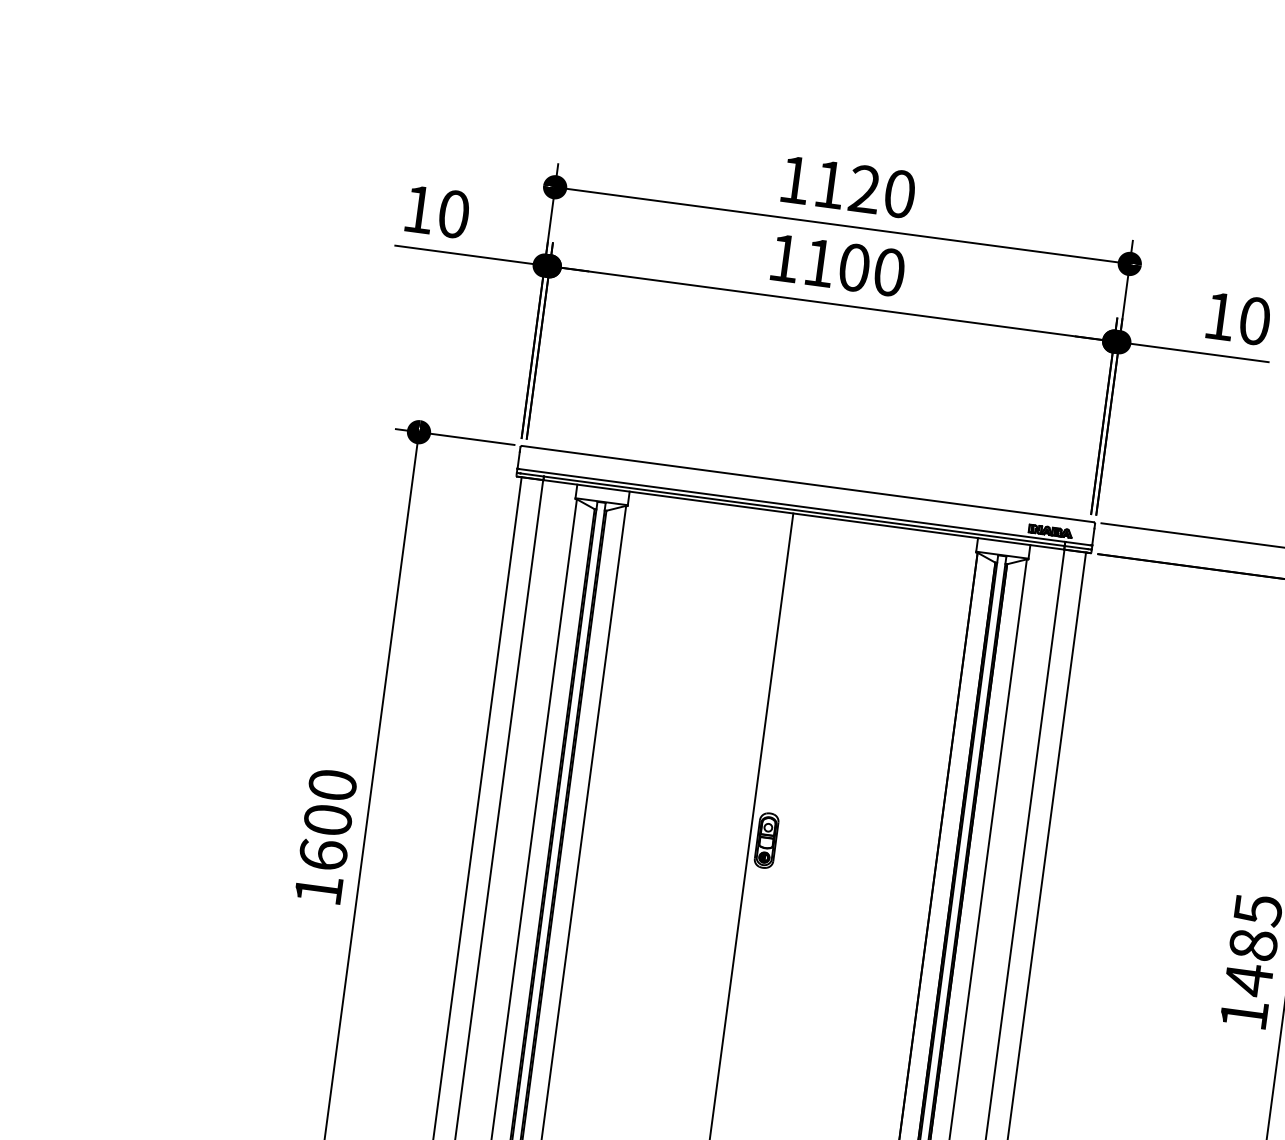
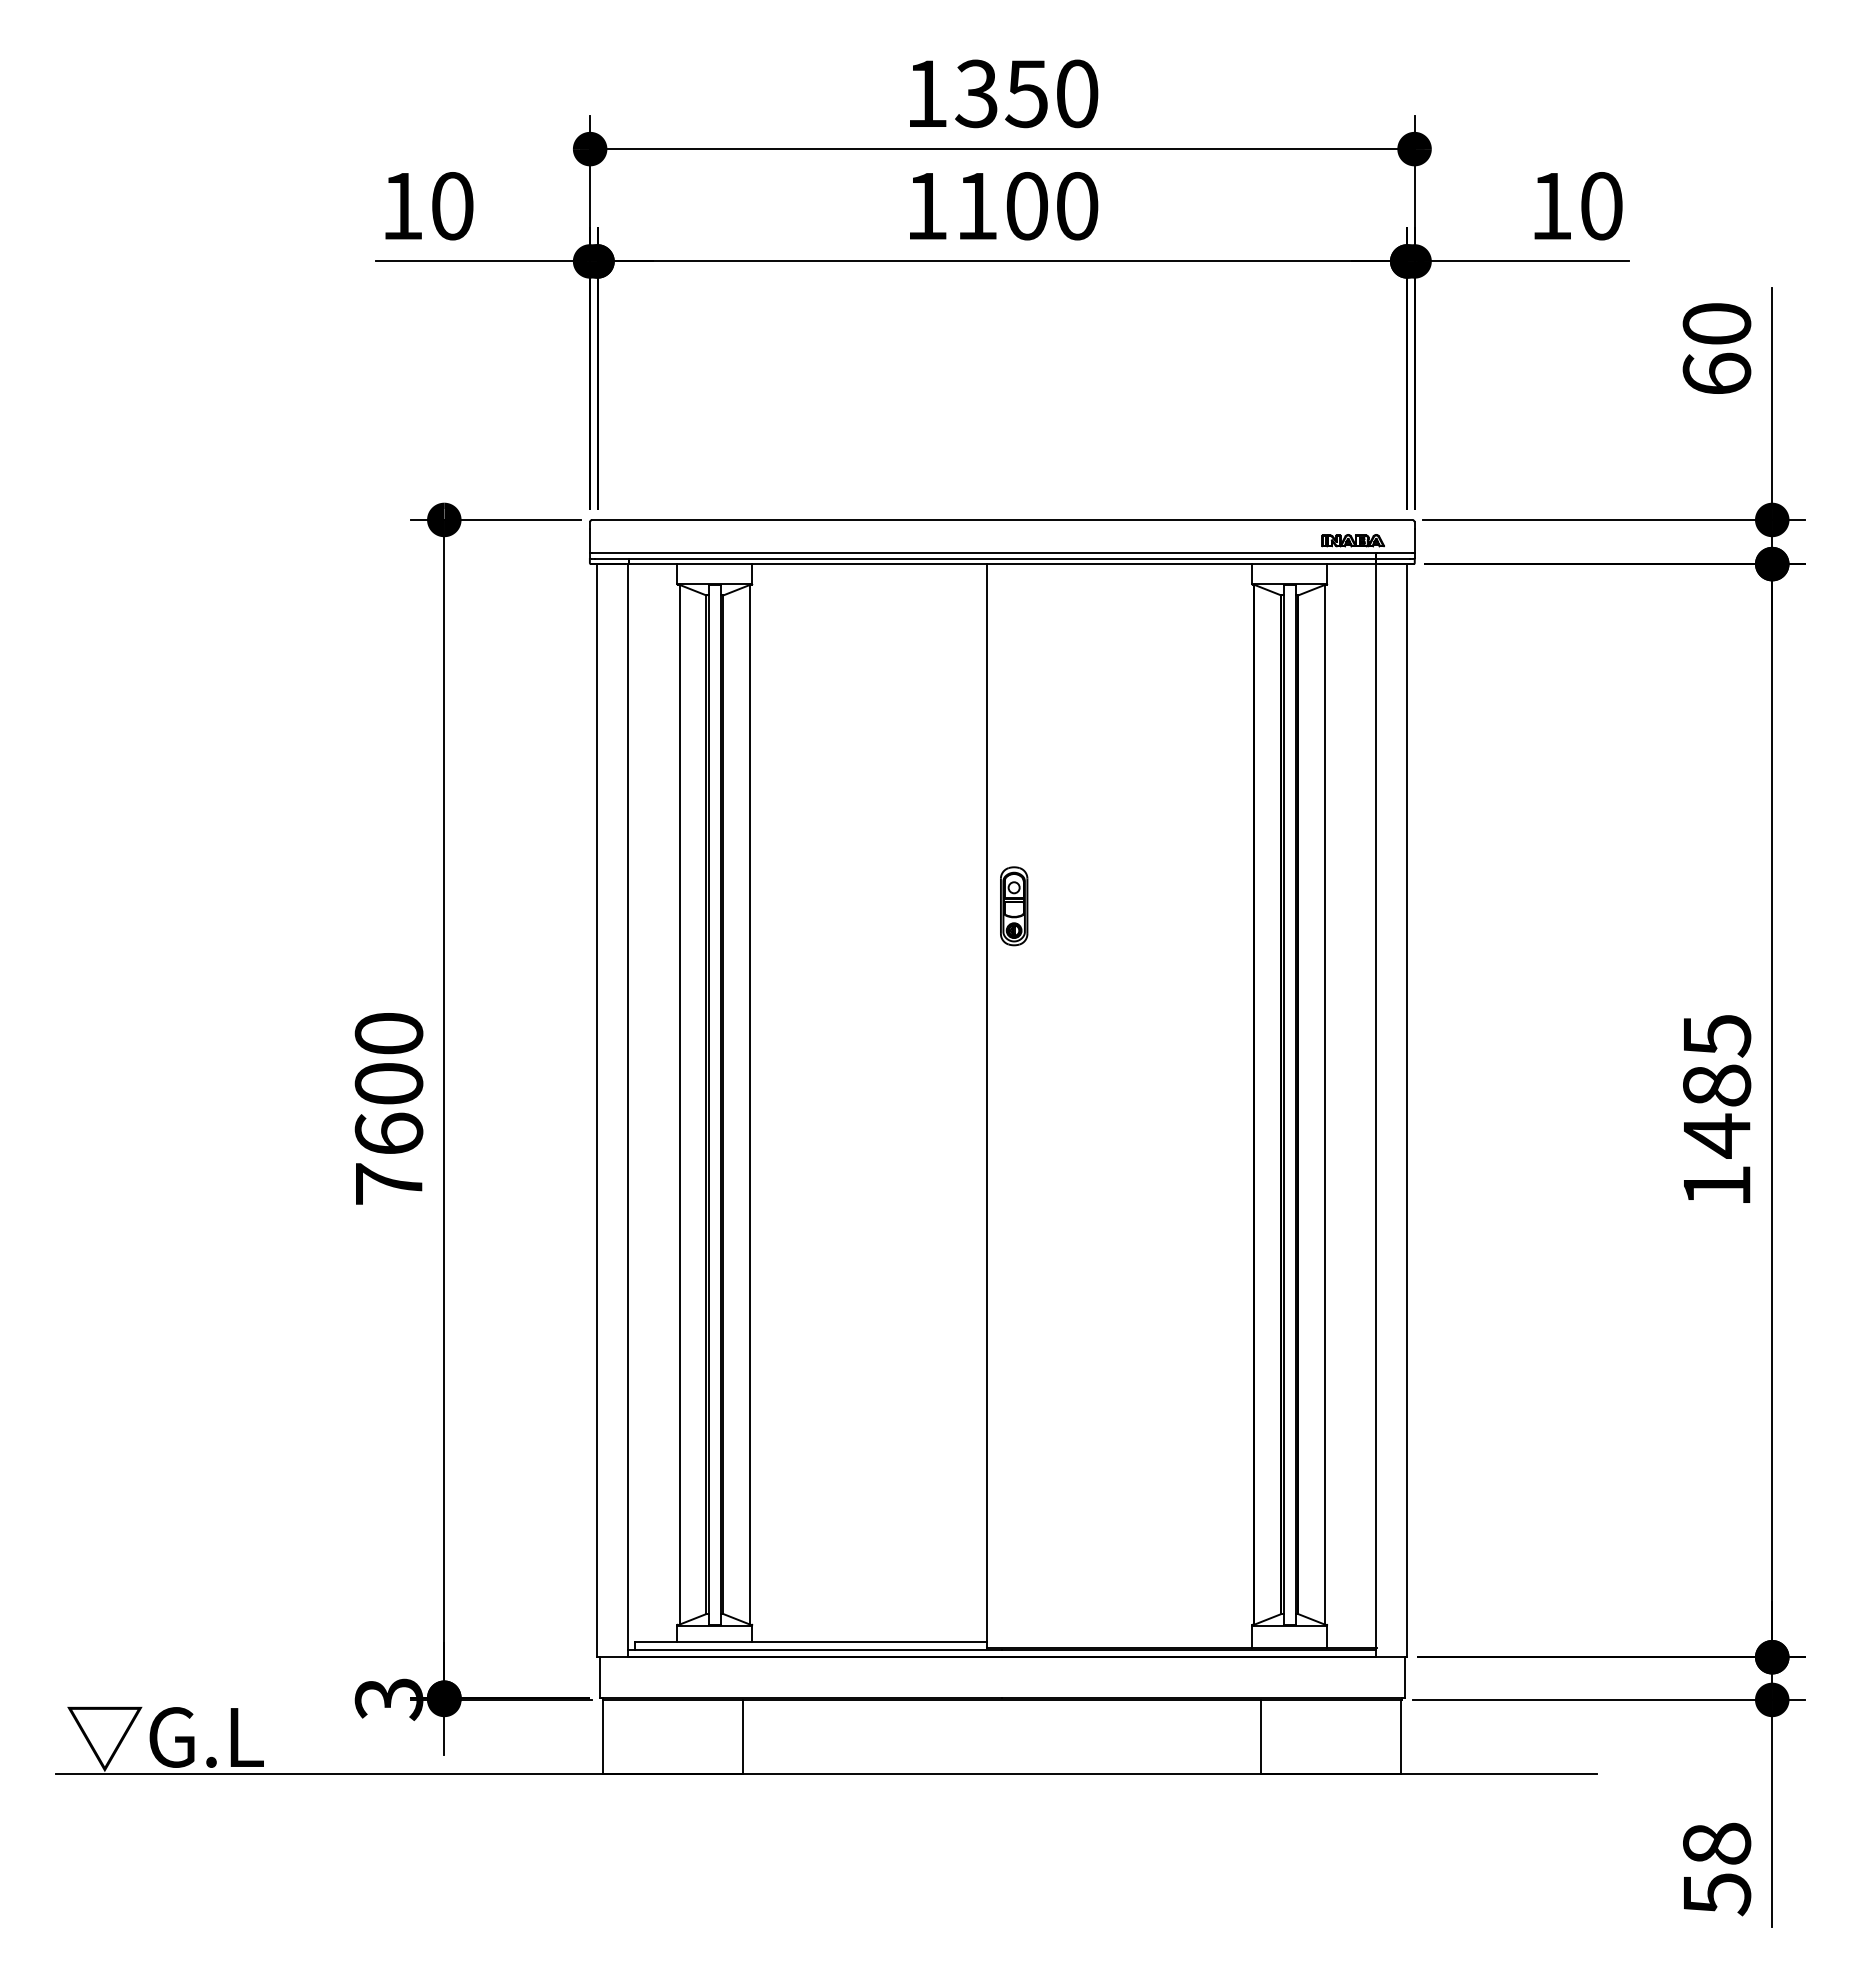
text: (847, 186) -> (1001, 93), 1120 -> 1350
part: (766, 840) -> (1014, 906), moved
text: (319, 889) -> (389, 1183), 1600 -> 7600

